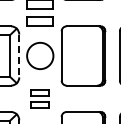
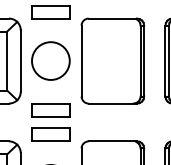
line: (19, 56) -> (21, 61), dashed -> solid
part: (39, 98) -> (49, 122), size x1.43

